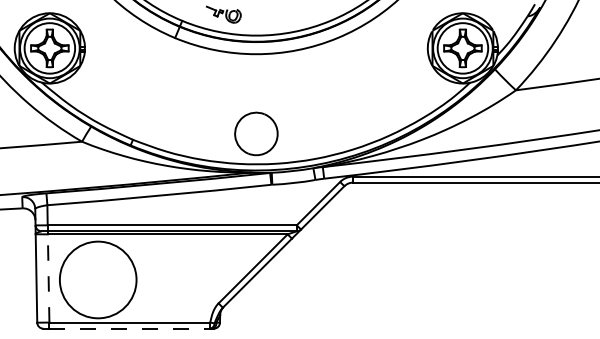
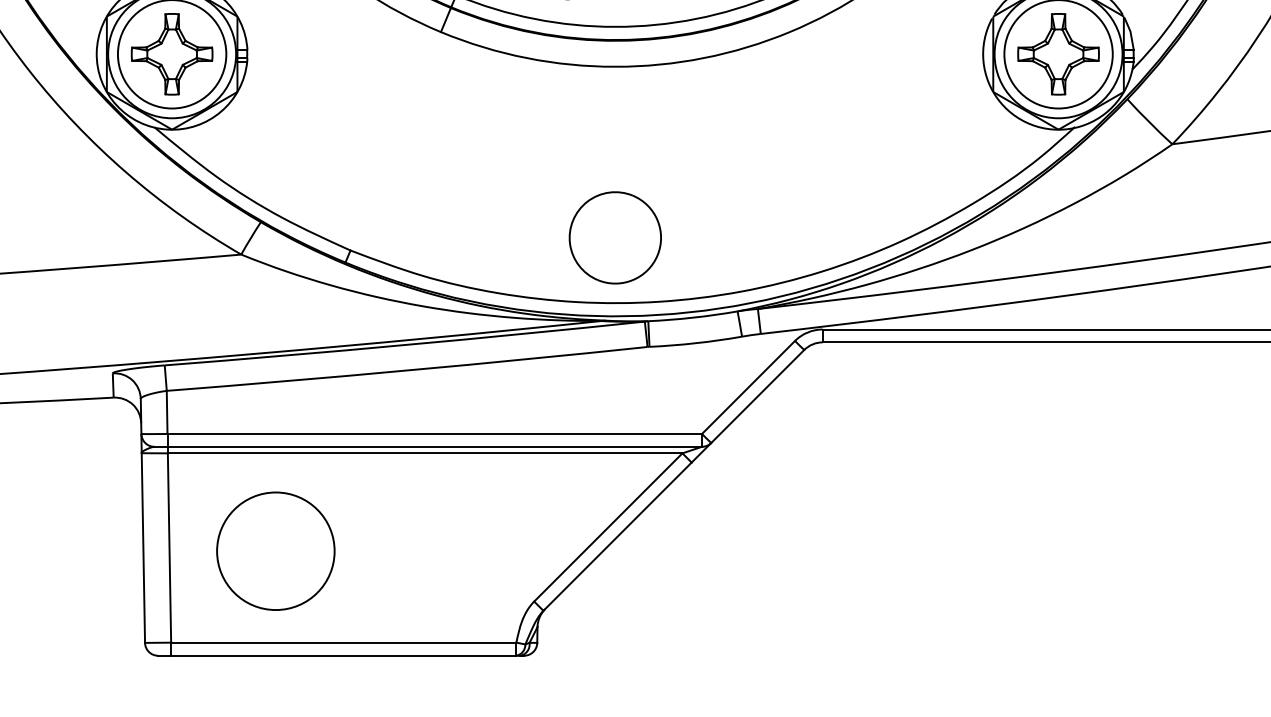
line: (48, 277) -> (169, 545), dashed -> solid
circle: (97, 279) -> (274, 550), size x0.71
line: (130, 328) -> (345, 655), dashed -> solid

